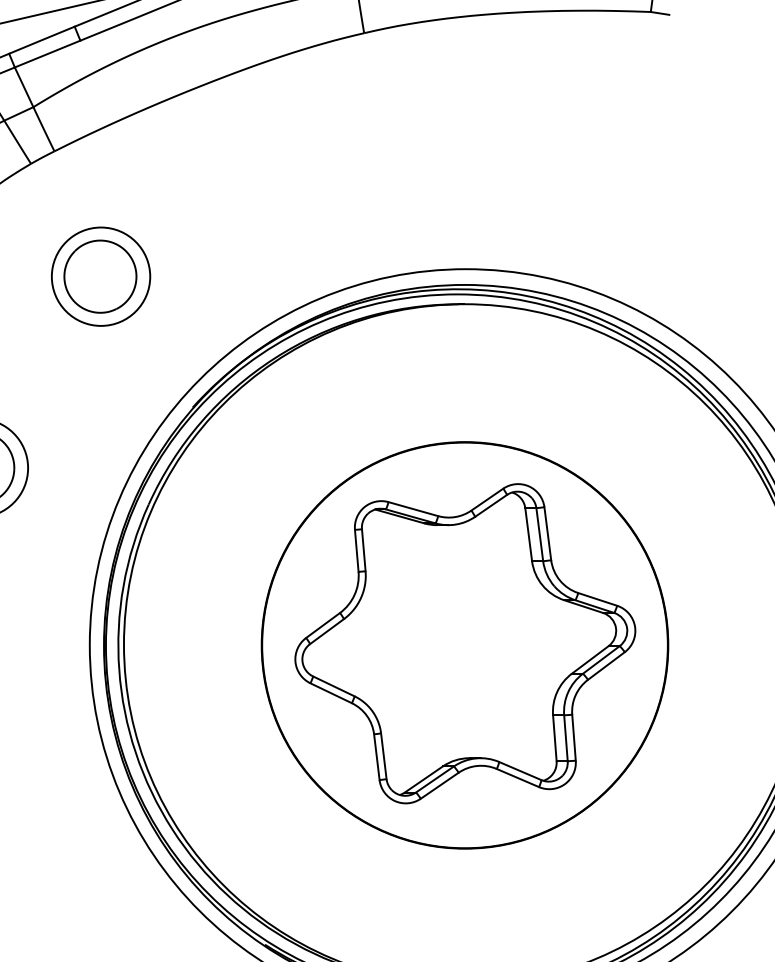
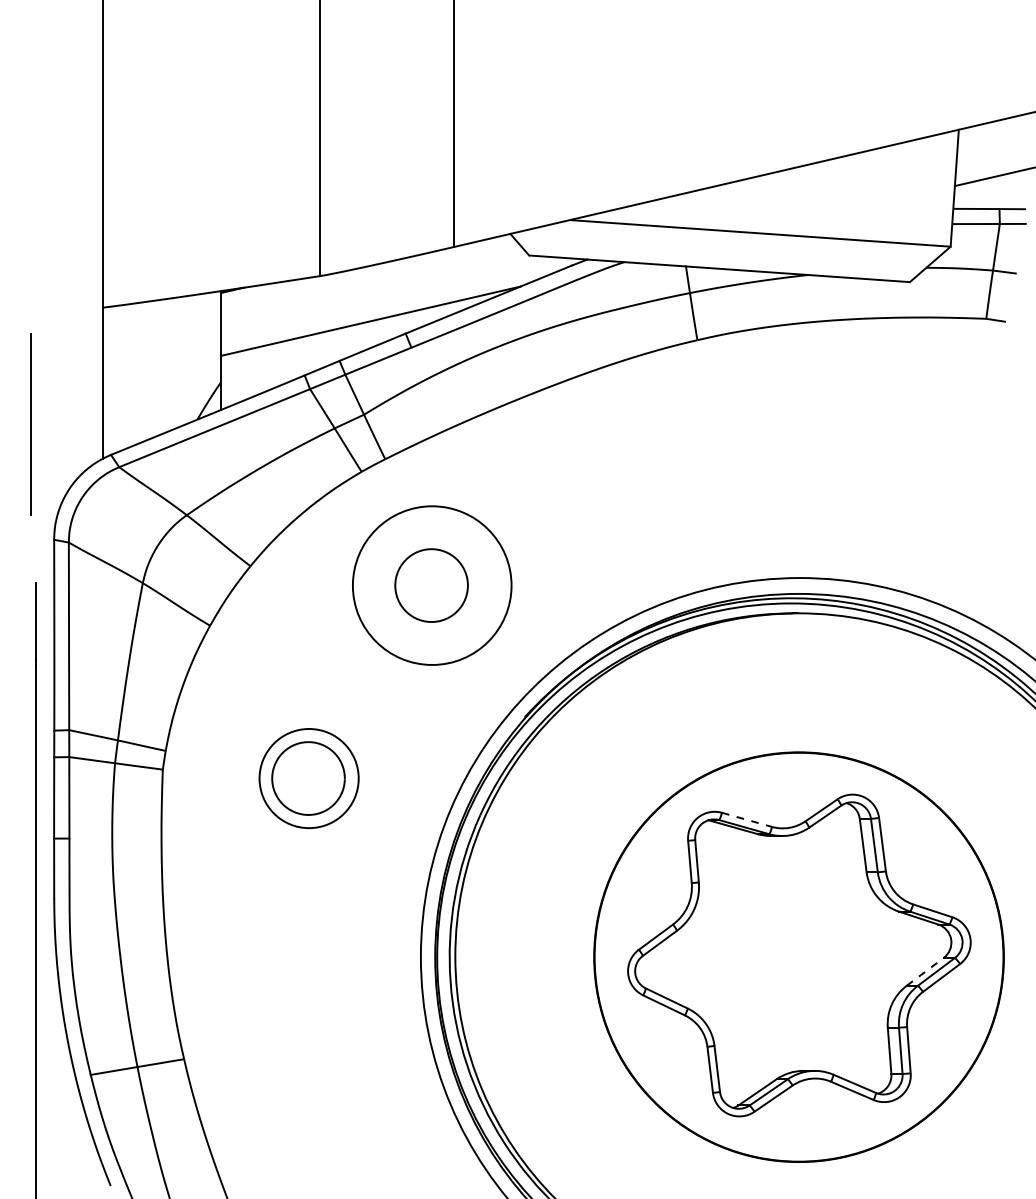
circle: (100, 276) -> (431, 585), size x1.6
line: (413, 508) -> (747, 819), solid -> dashed
line: (590, 659) -> (925, 971), solid -> dashed

